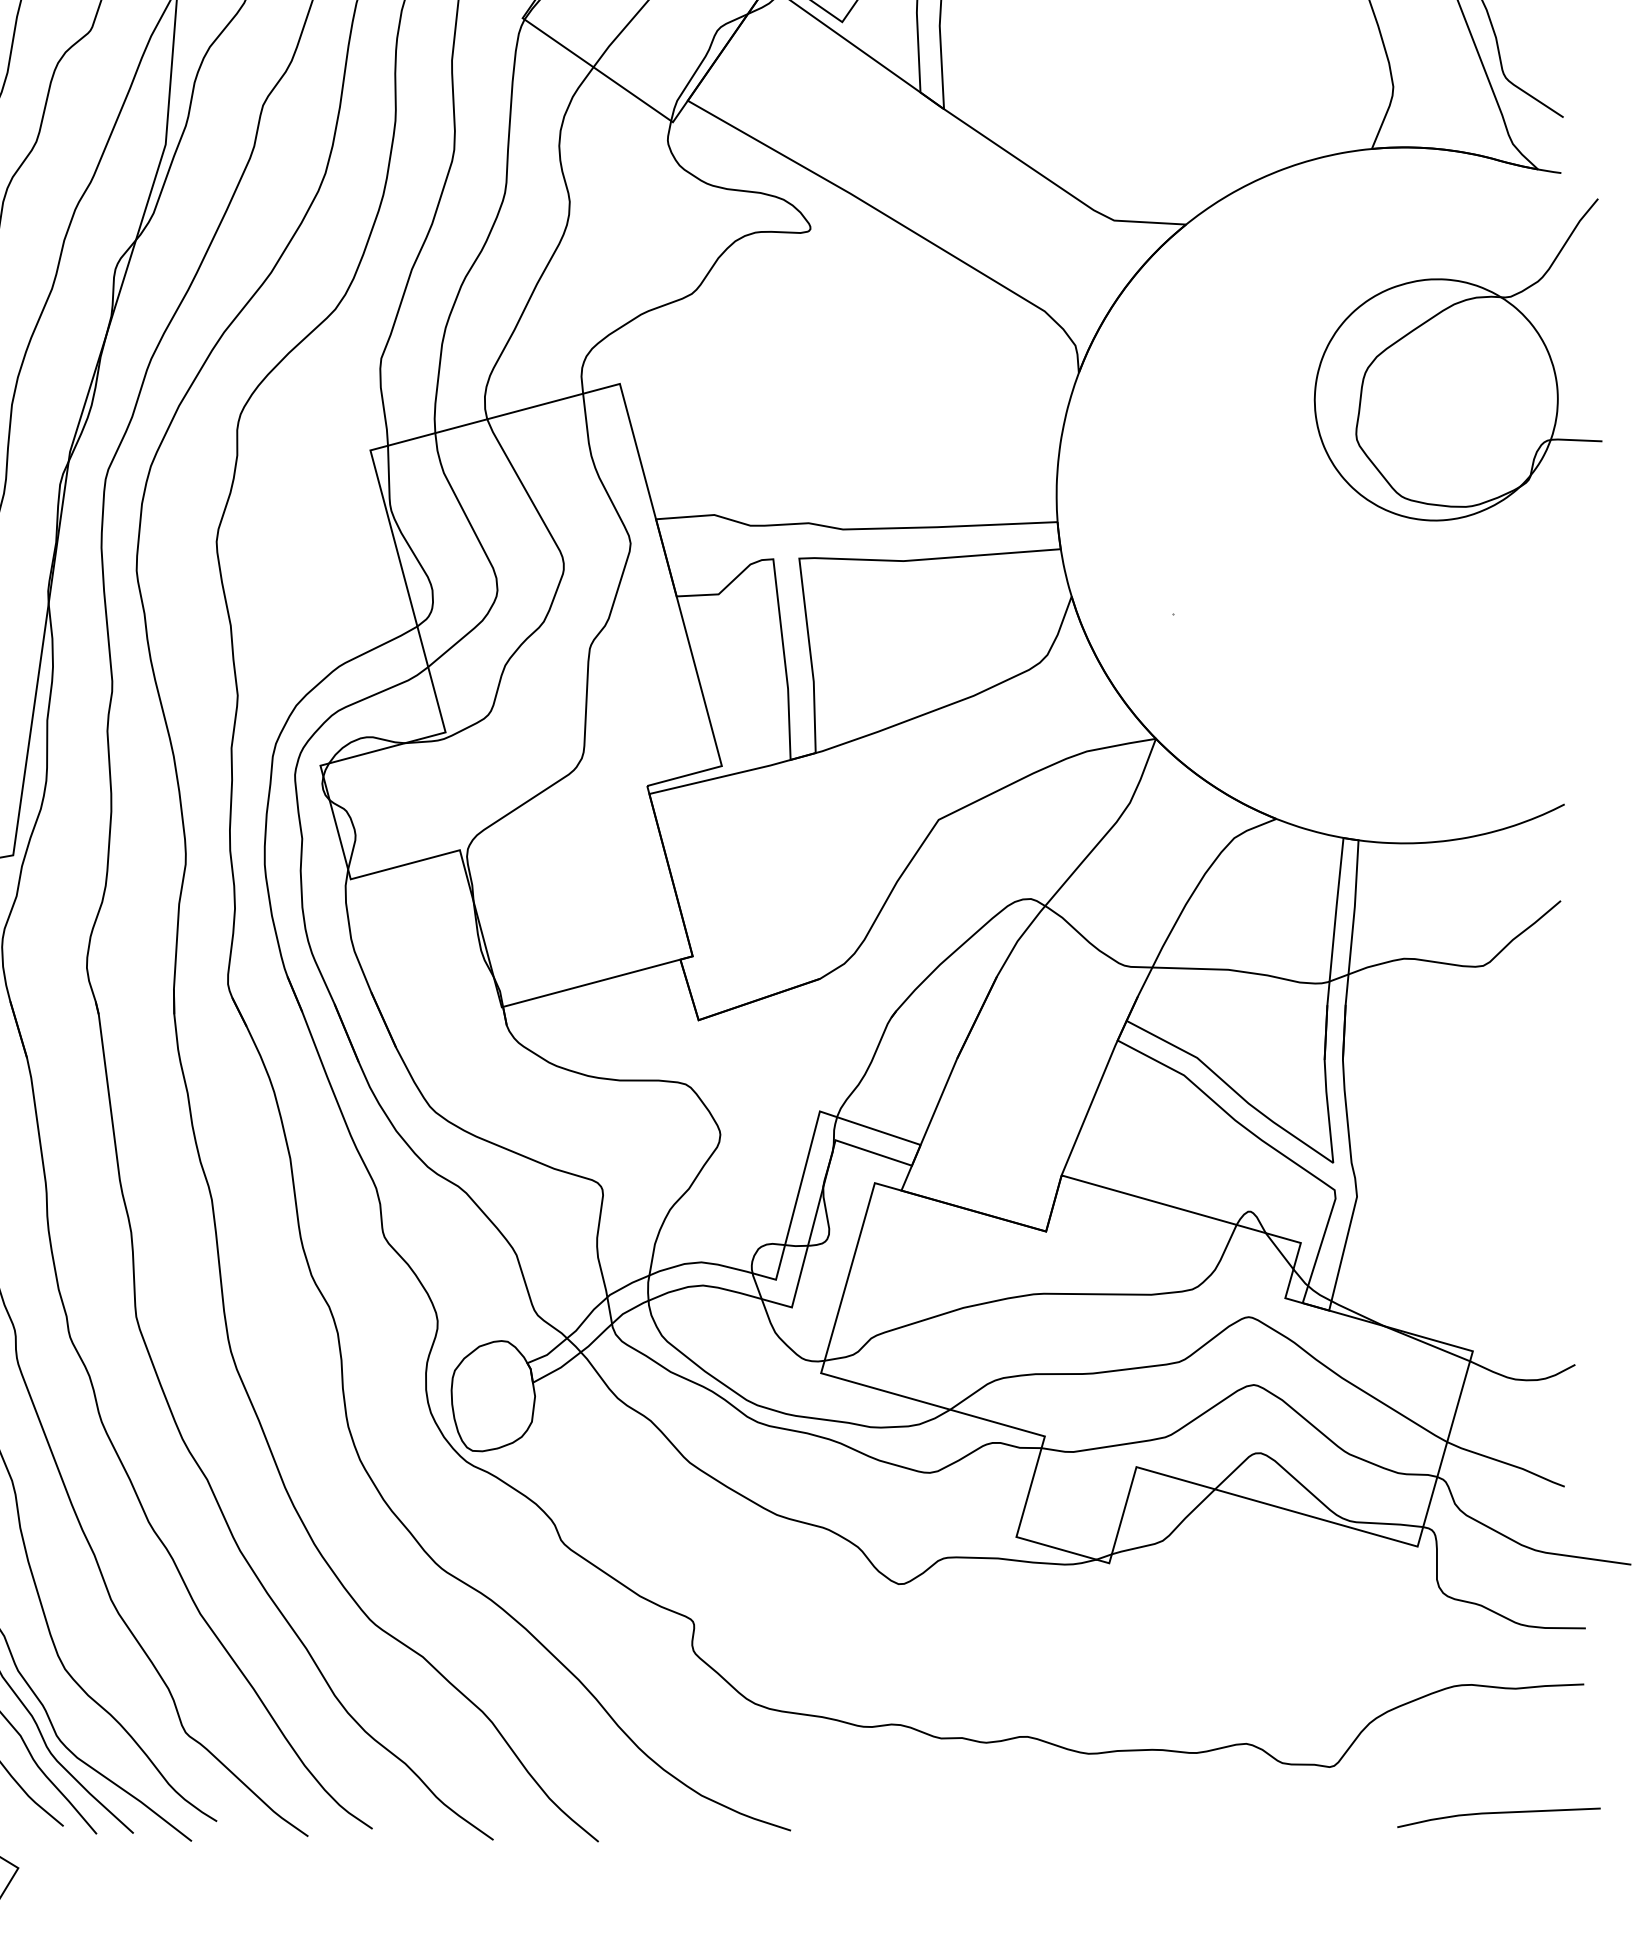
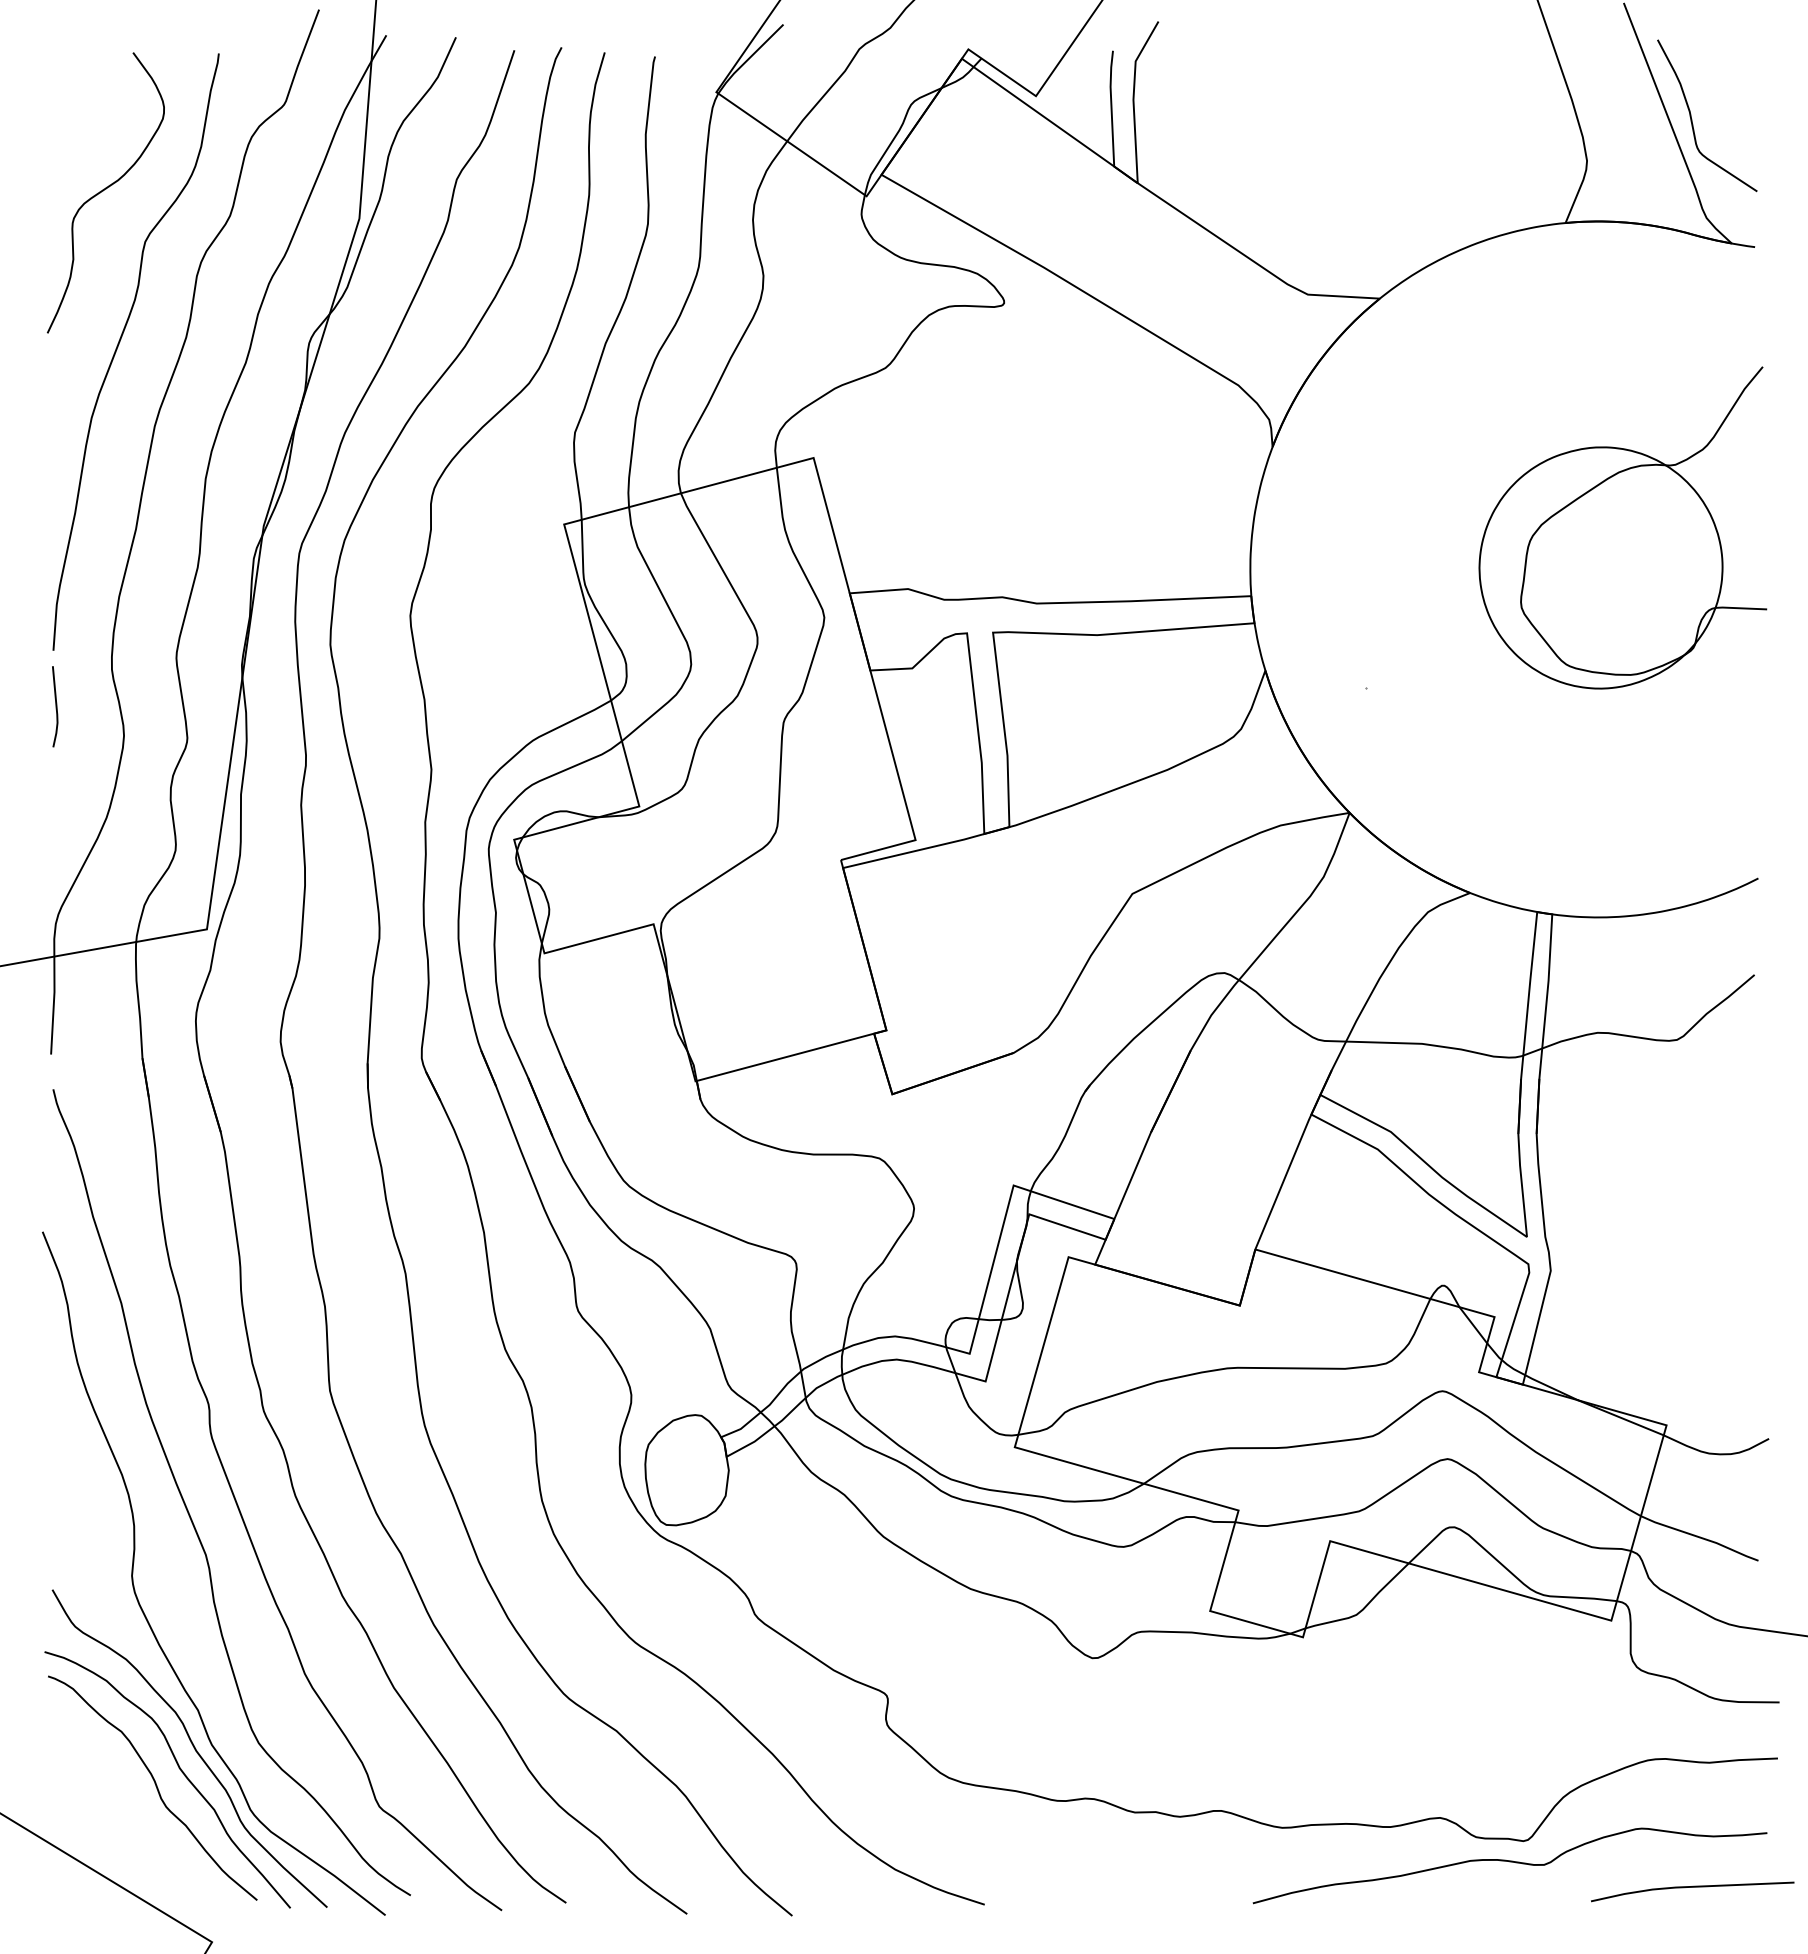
part: (1457, 359) -> (1622, 527), moved
curve: (1315, 1788) -> (1509, 1862), added

